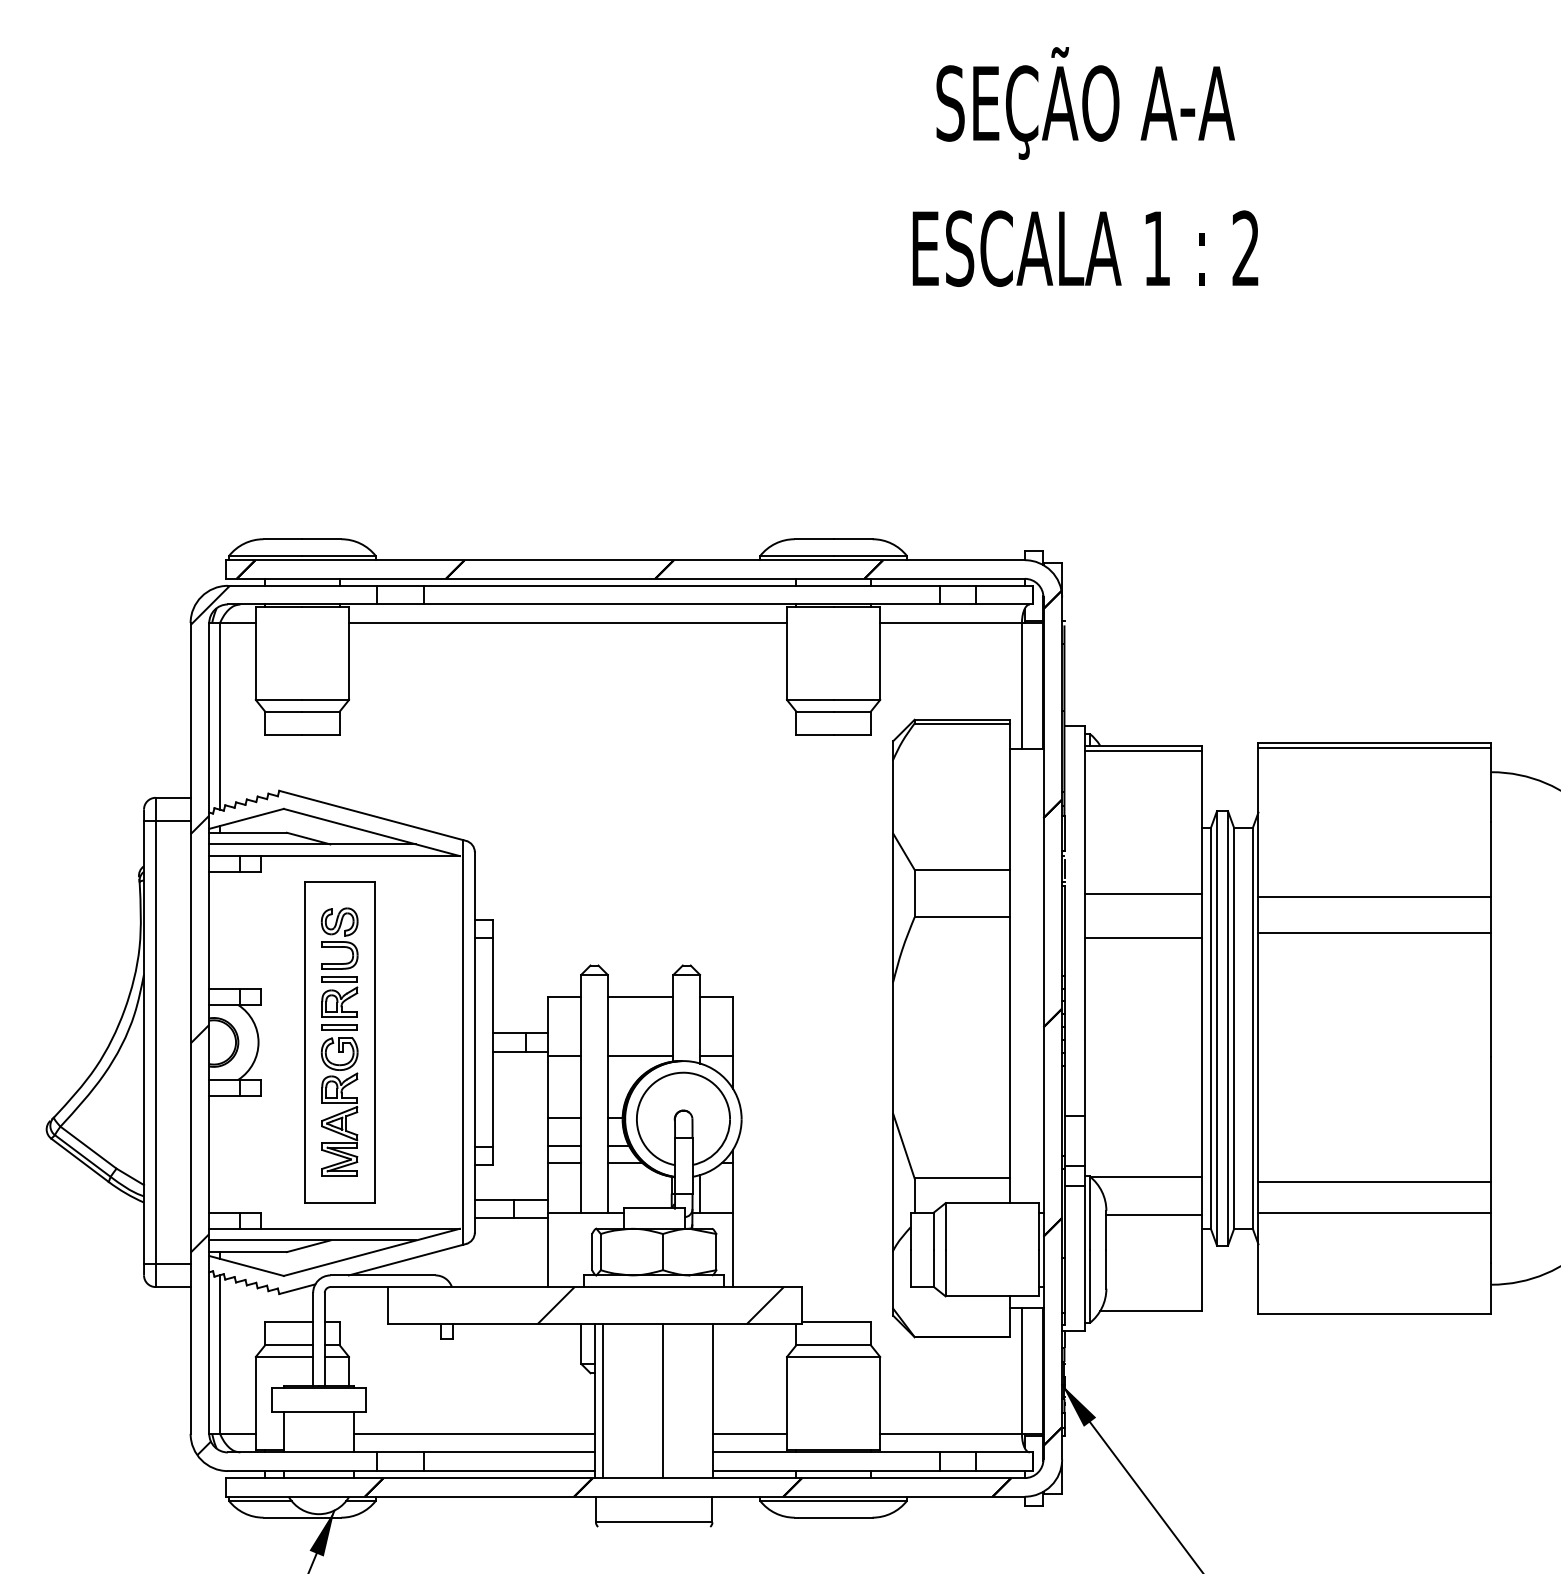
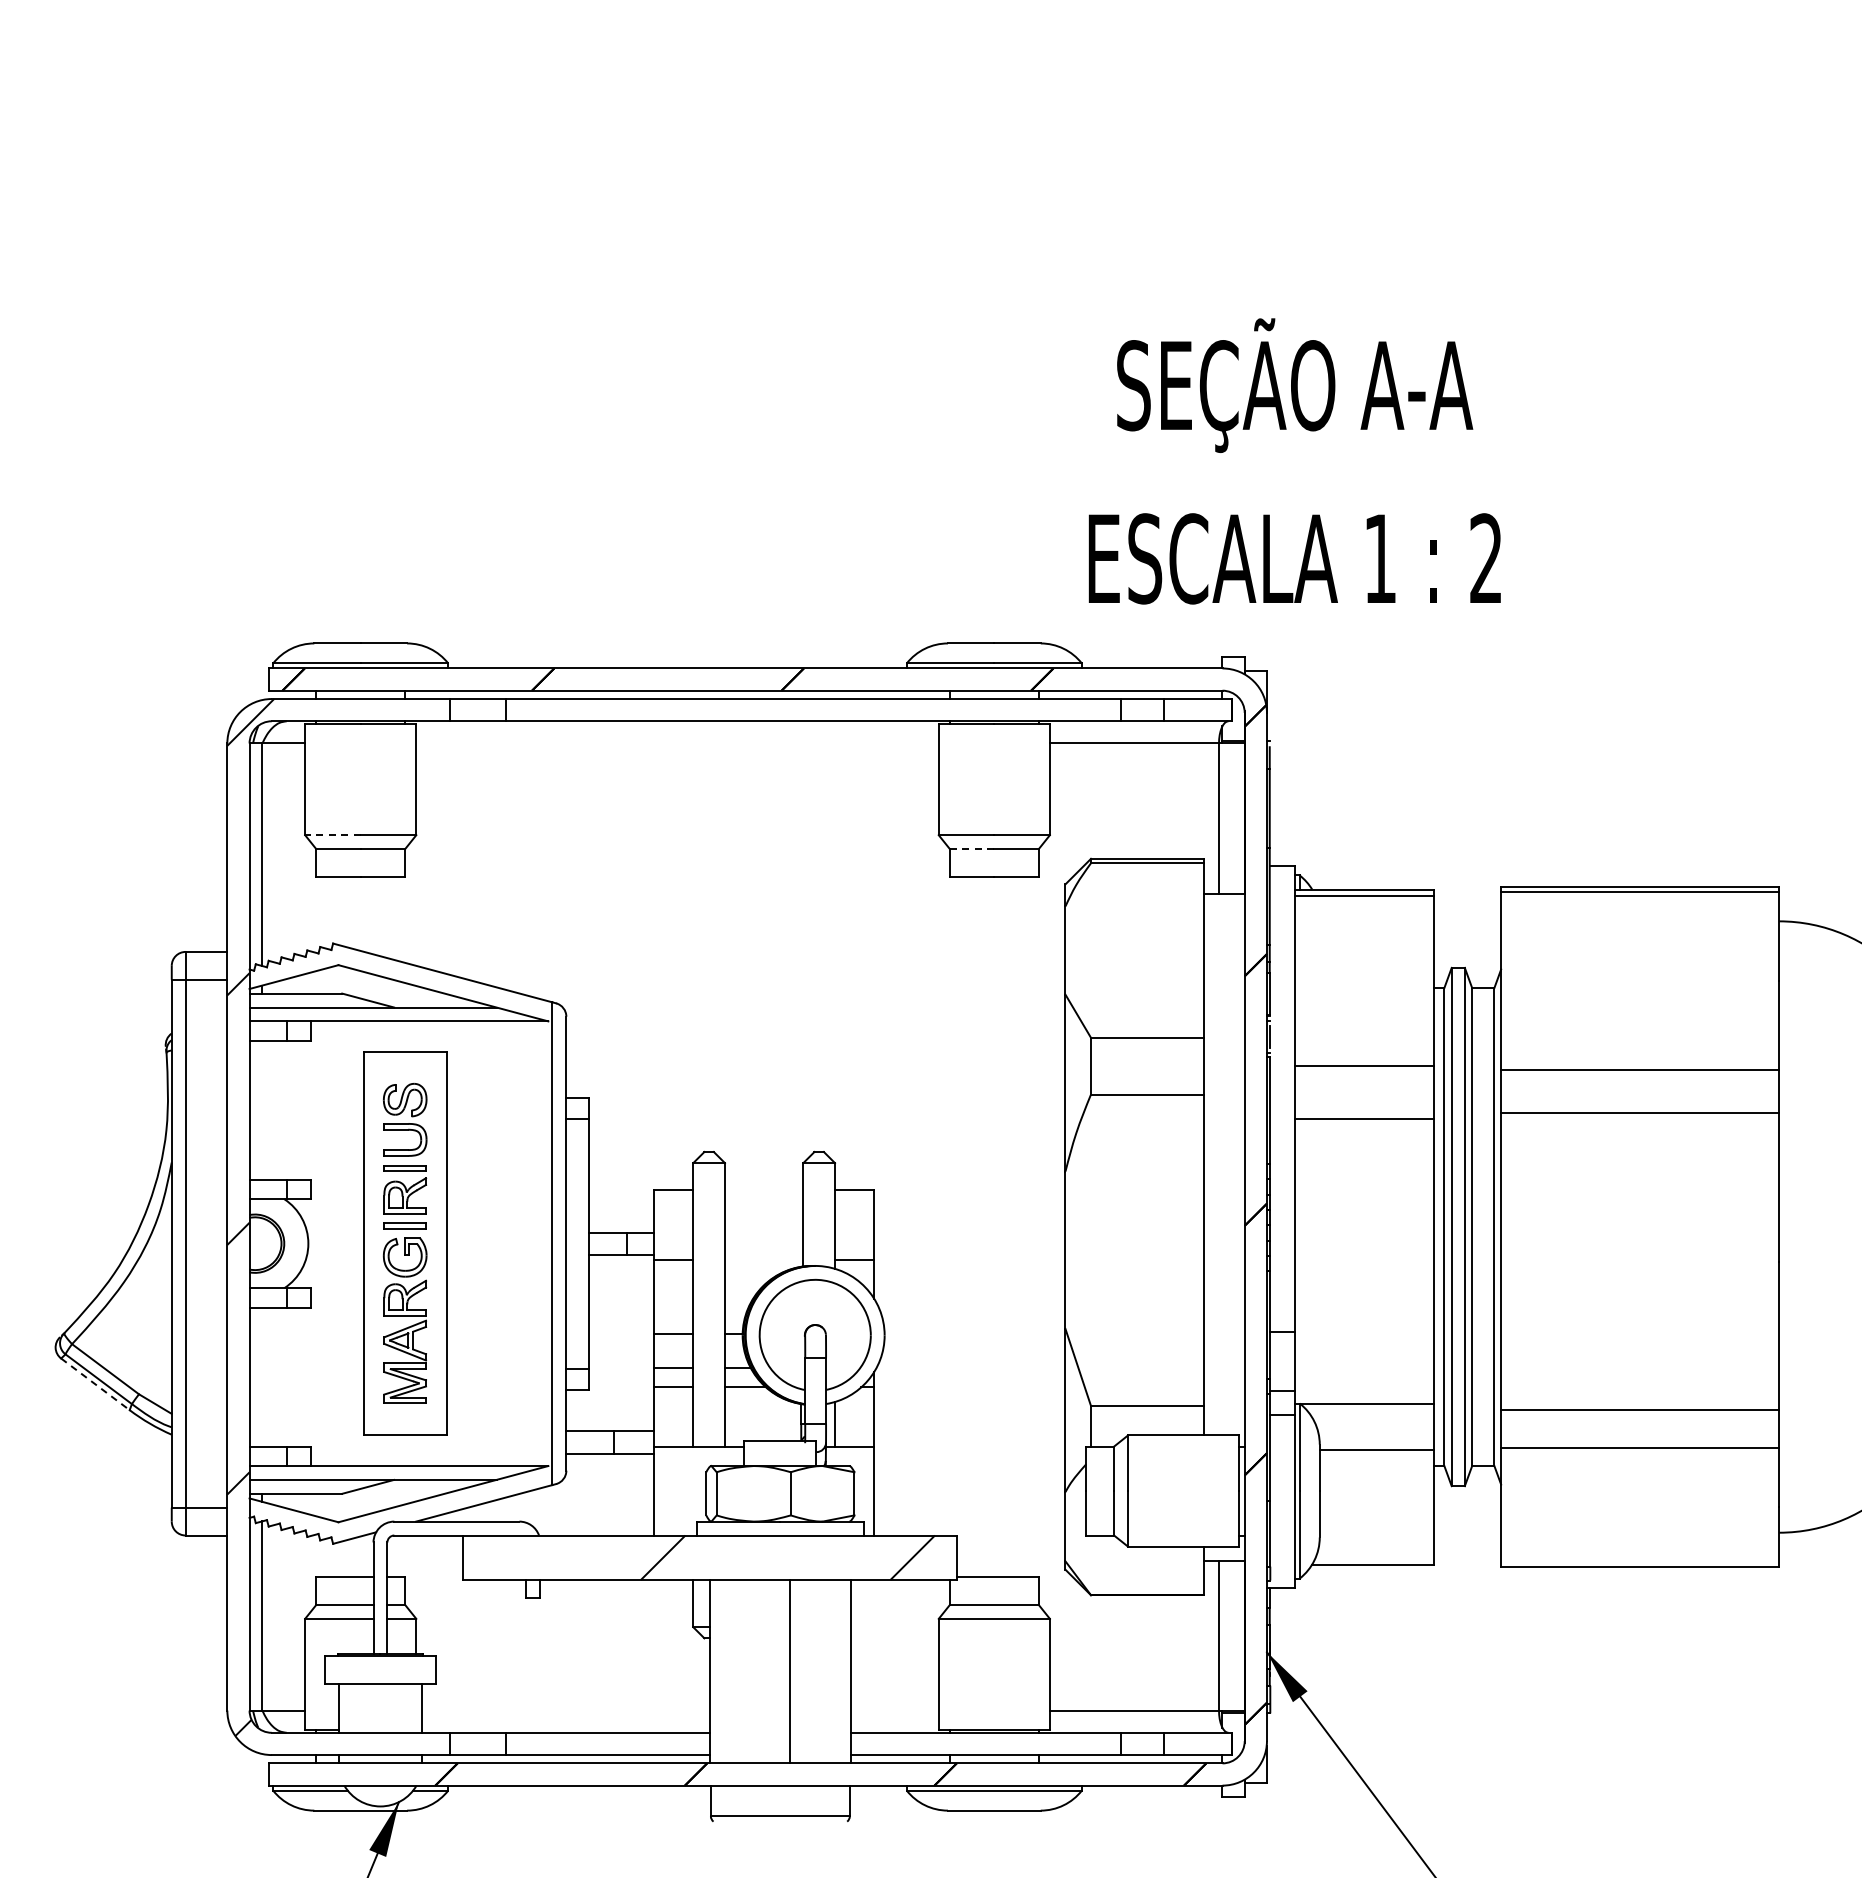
text: (1085, 167) -> (1294, 461), moved
line: (567, 623) -> (677, 743), removed
line: (278, 700) -> (332, 835), solid -> dashed
line: (814, 711) -> (971, 849), solid -> dashed
line: (640, 996) -> (763, 1189), removed
line: (640, 1055) -> (763, 1259), removed
line: (80, 1160) -> (95, 1384), solid -> dashed
line: (603, 1401) -> (719, 1671), removed
line: (474, 1433) -> (565, 1710), removed
line: (749, 1433) -> (894, 1710), removed

